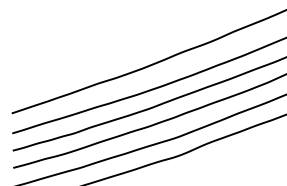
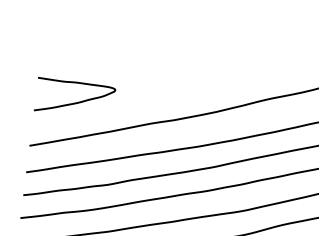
curve: (41, 75) -> (76, 101), added

